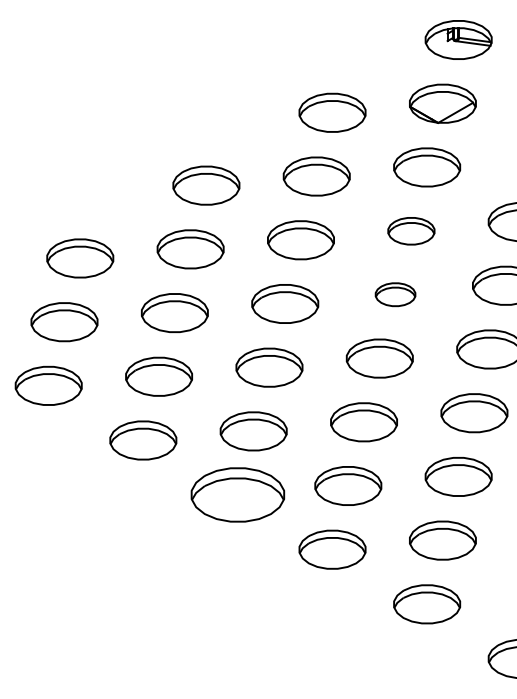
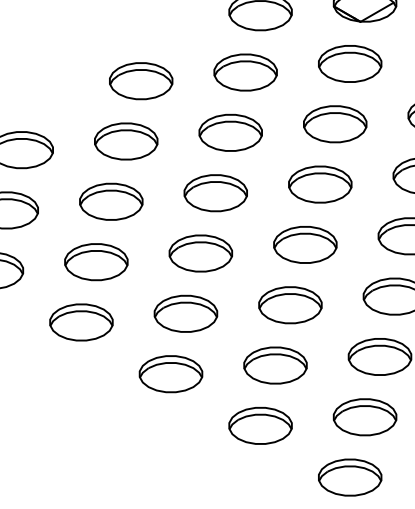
part: (411, 231) -> (335, 124), size x1.43
part: (395, 294) -> (320, 184), size x1.67
part: (237, 495) -> (170, 374), size x0.71

